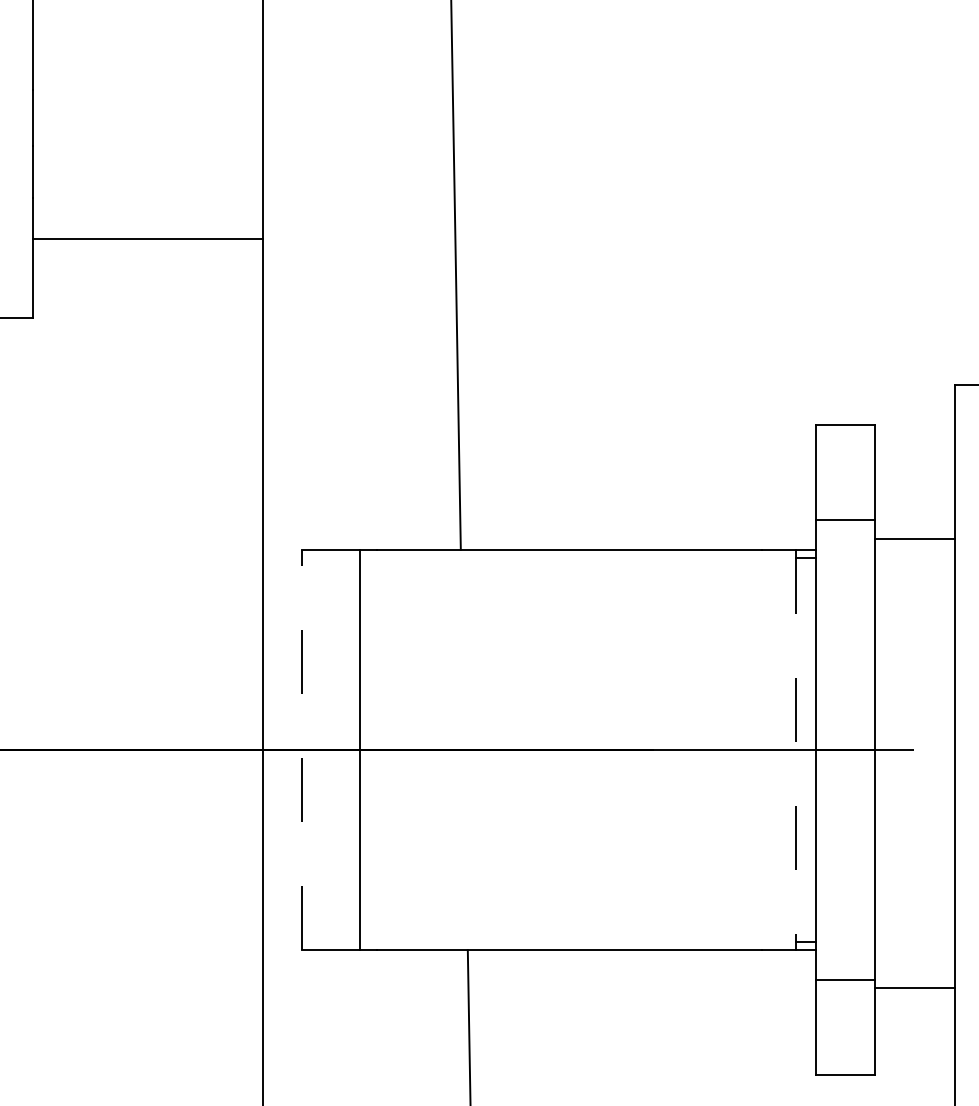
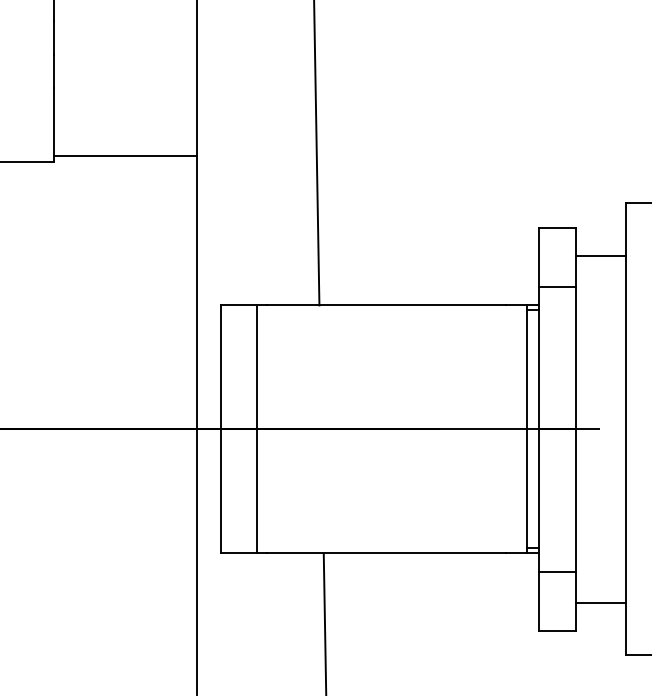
line: (147, 238) -> (125, 155), moved
line: (914, 538) -> (600, 255), moved
line: (302, 750) -> (221, 429), dashed -> solid
line: (795, 750) -> (526, 429), dashed -> solid
line: (914, 987) -> (600, 602), moved

